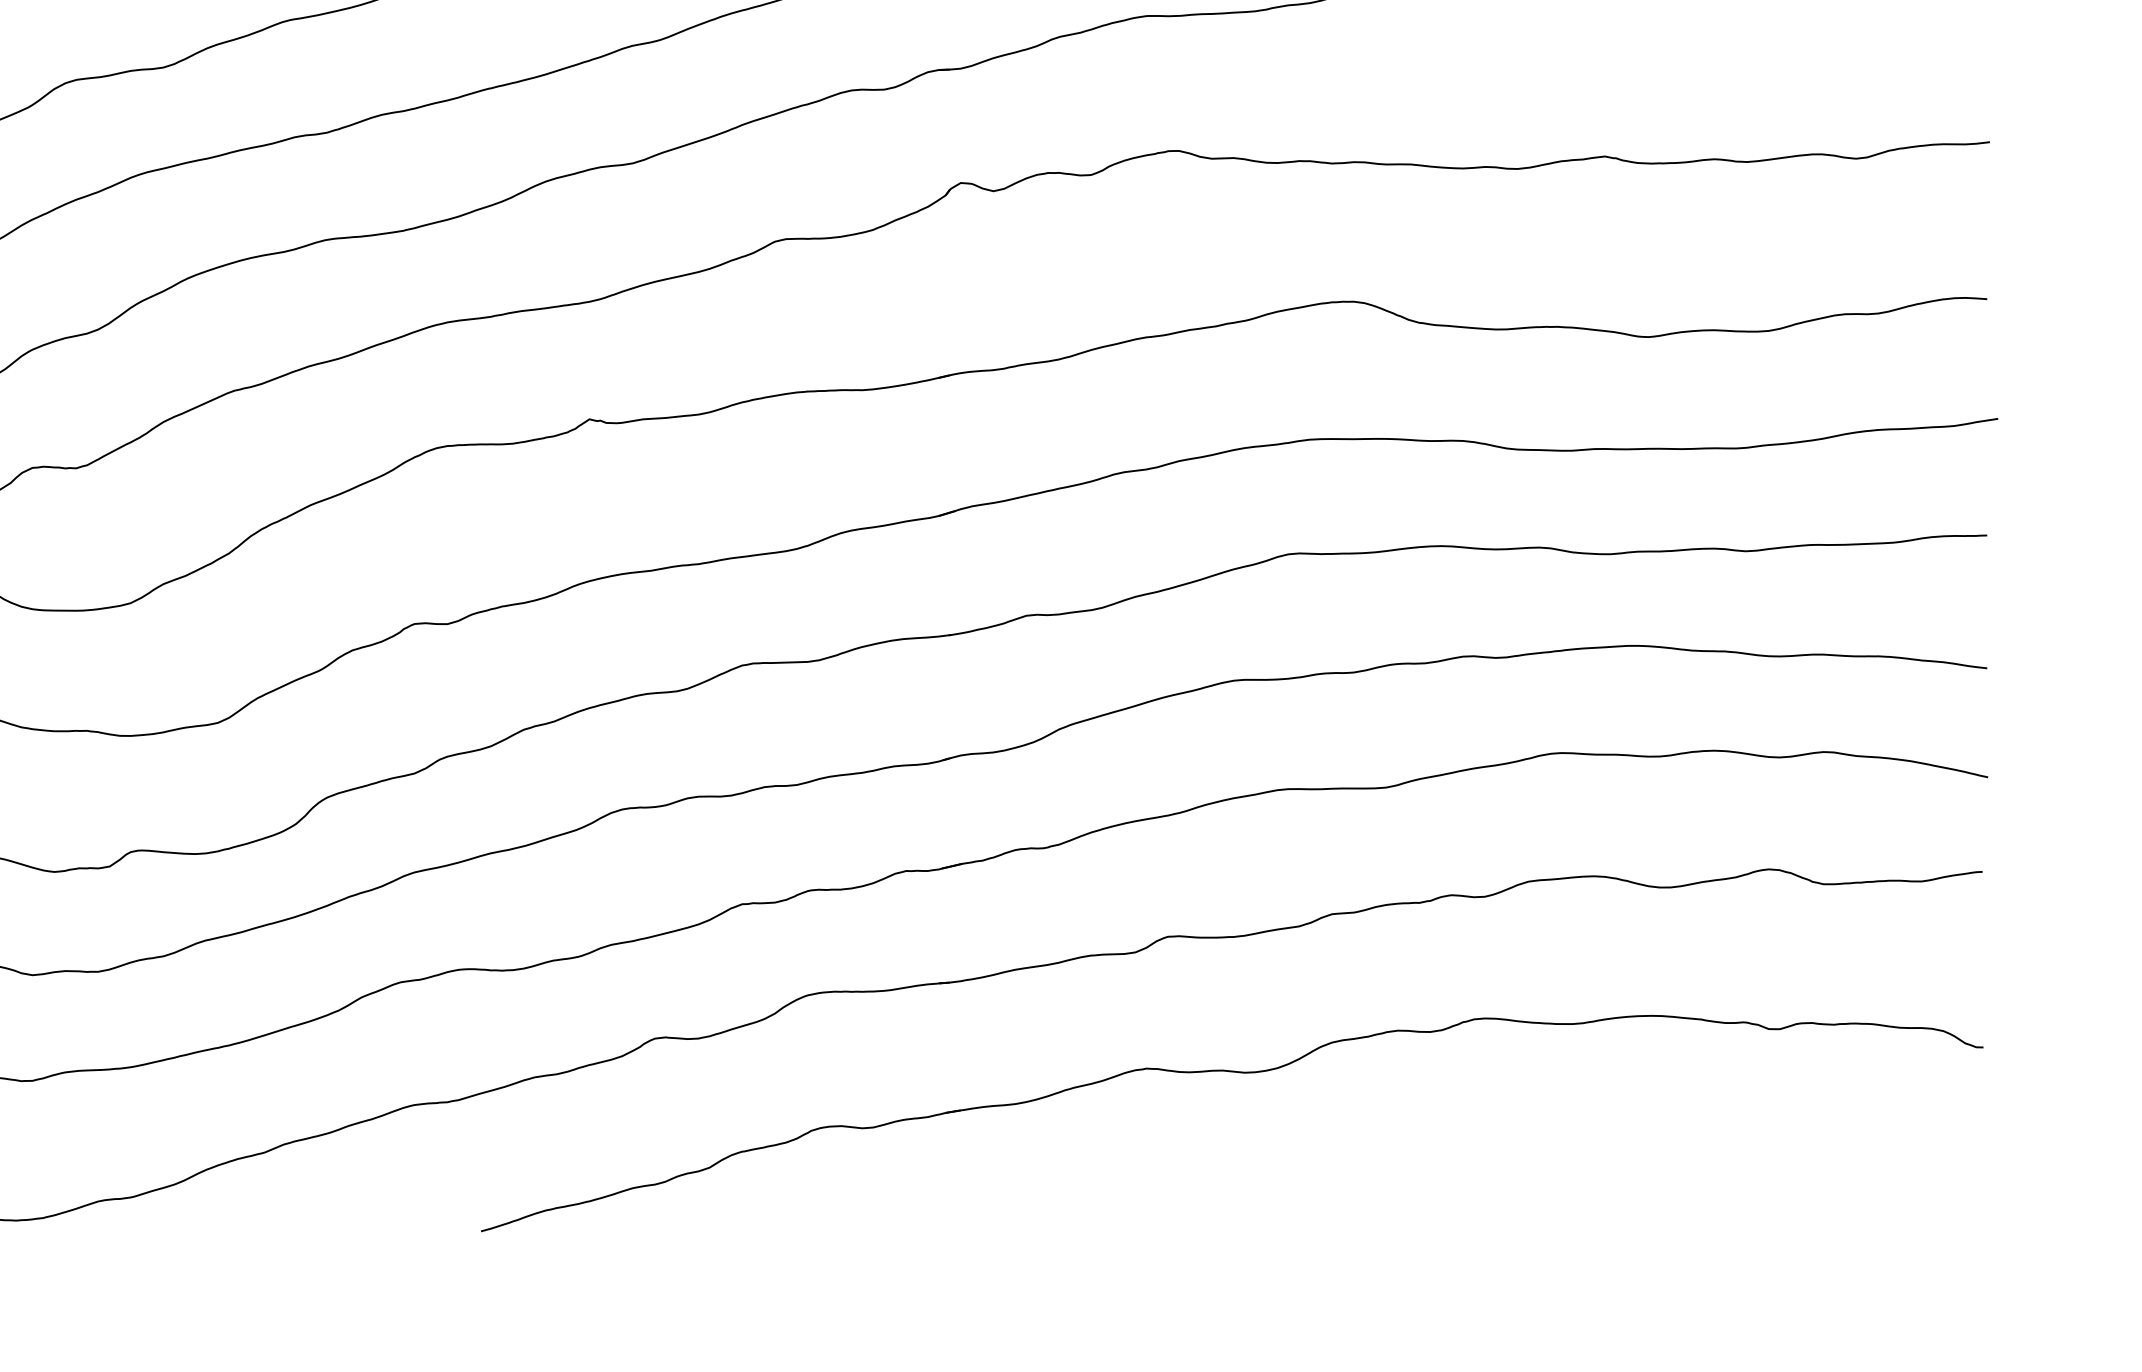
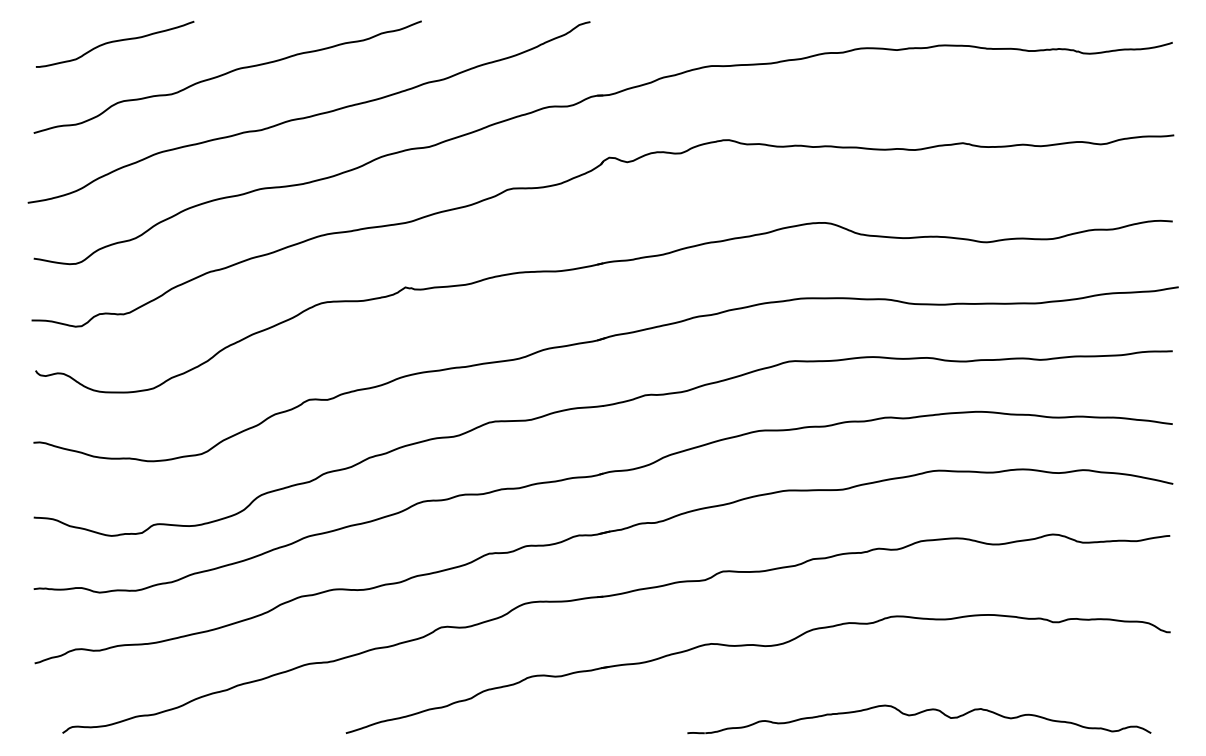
part: (1525, 1206) -> (919, 719), added

